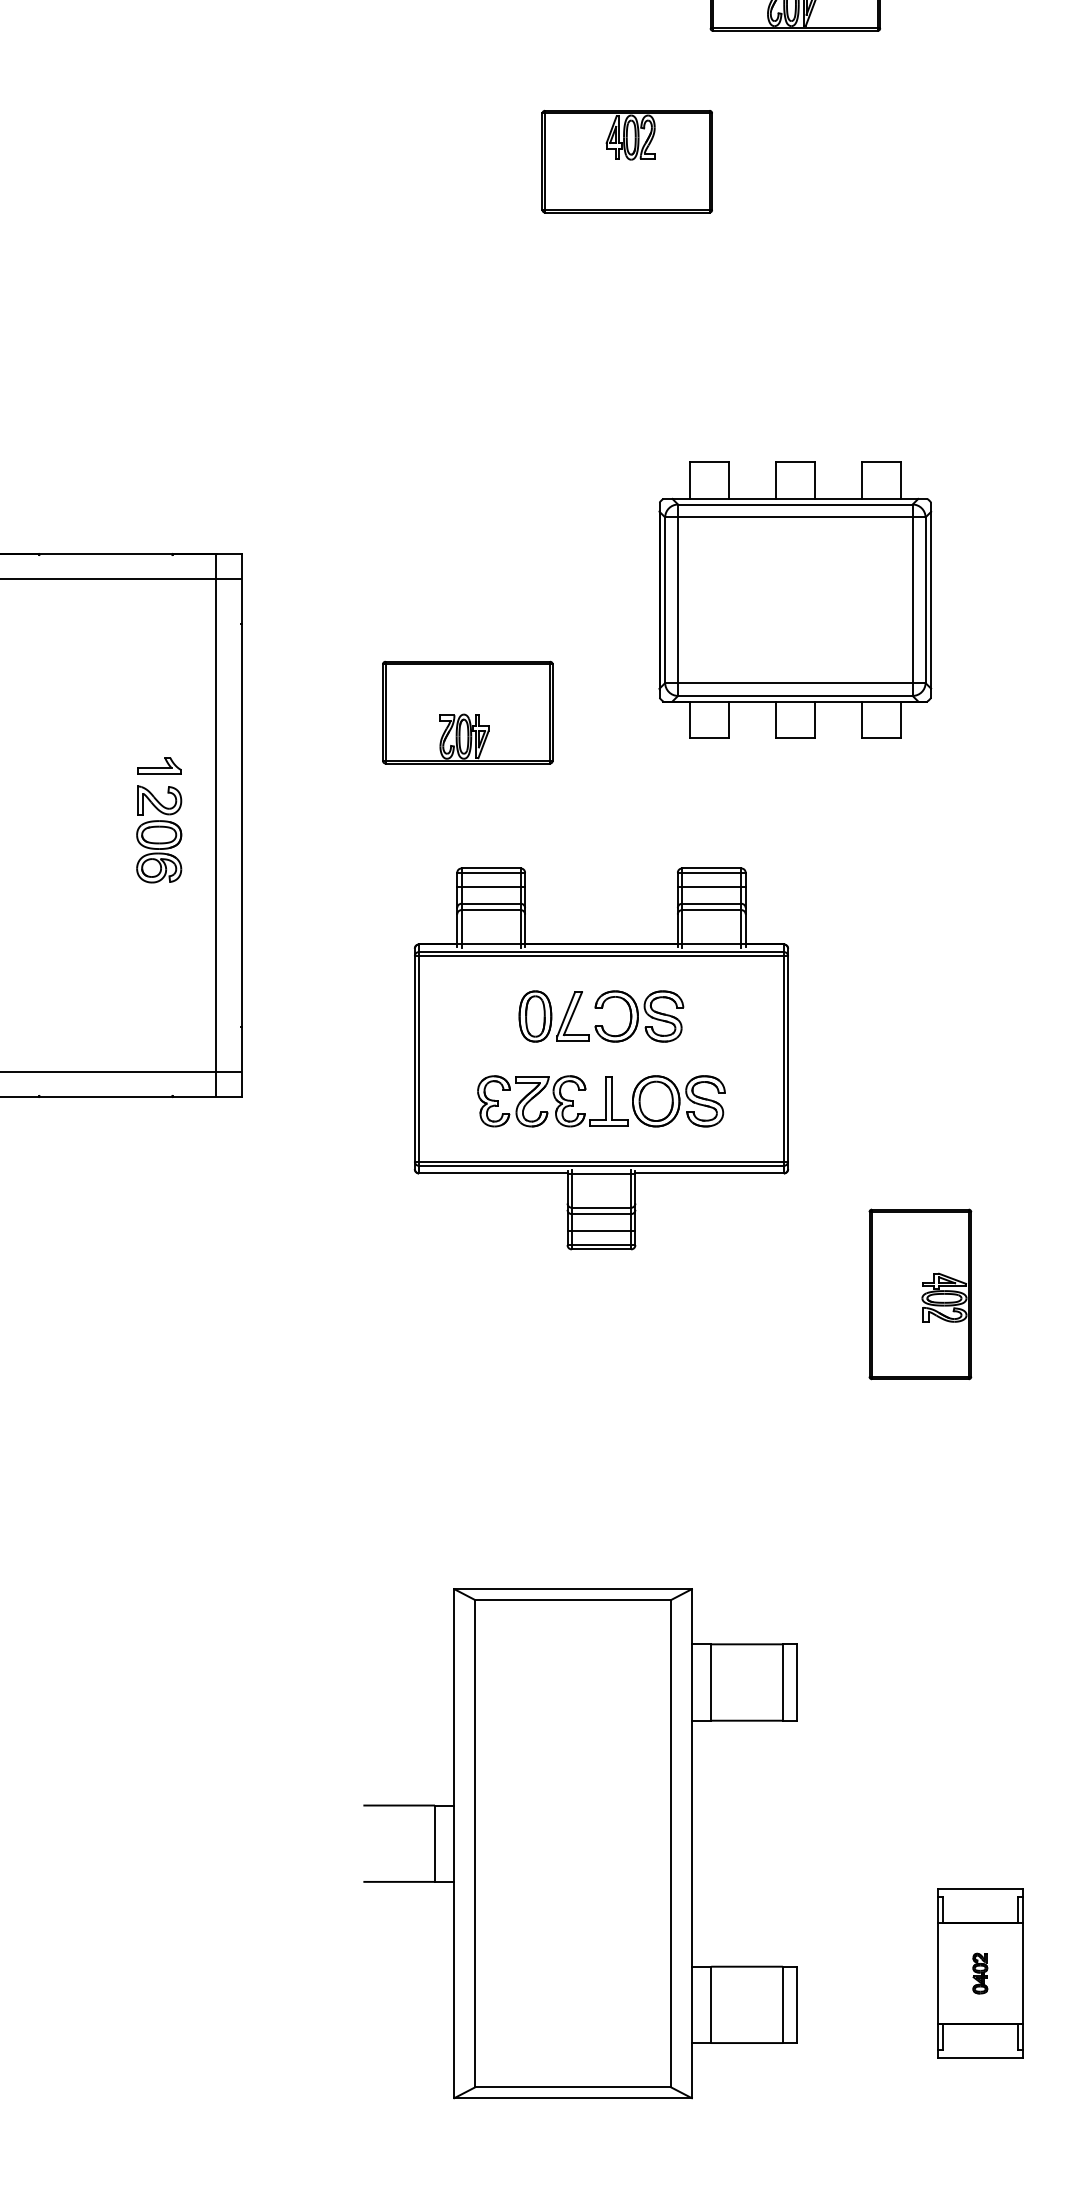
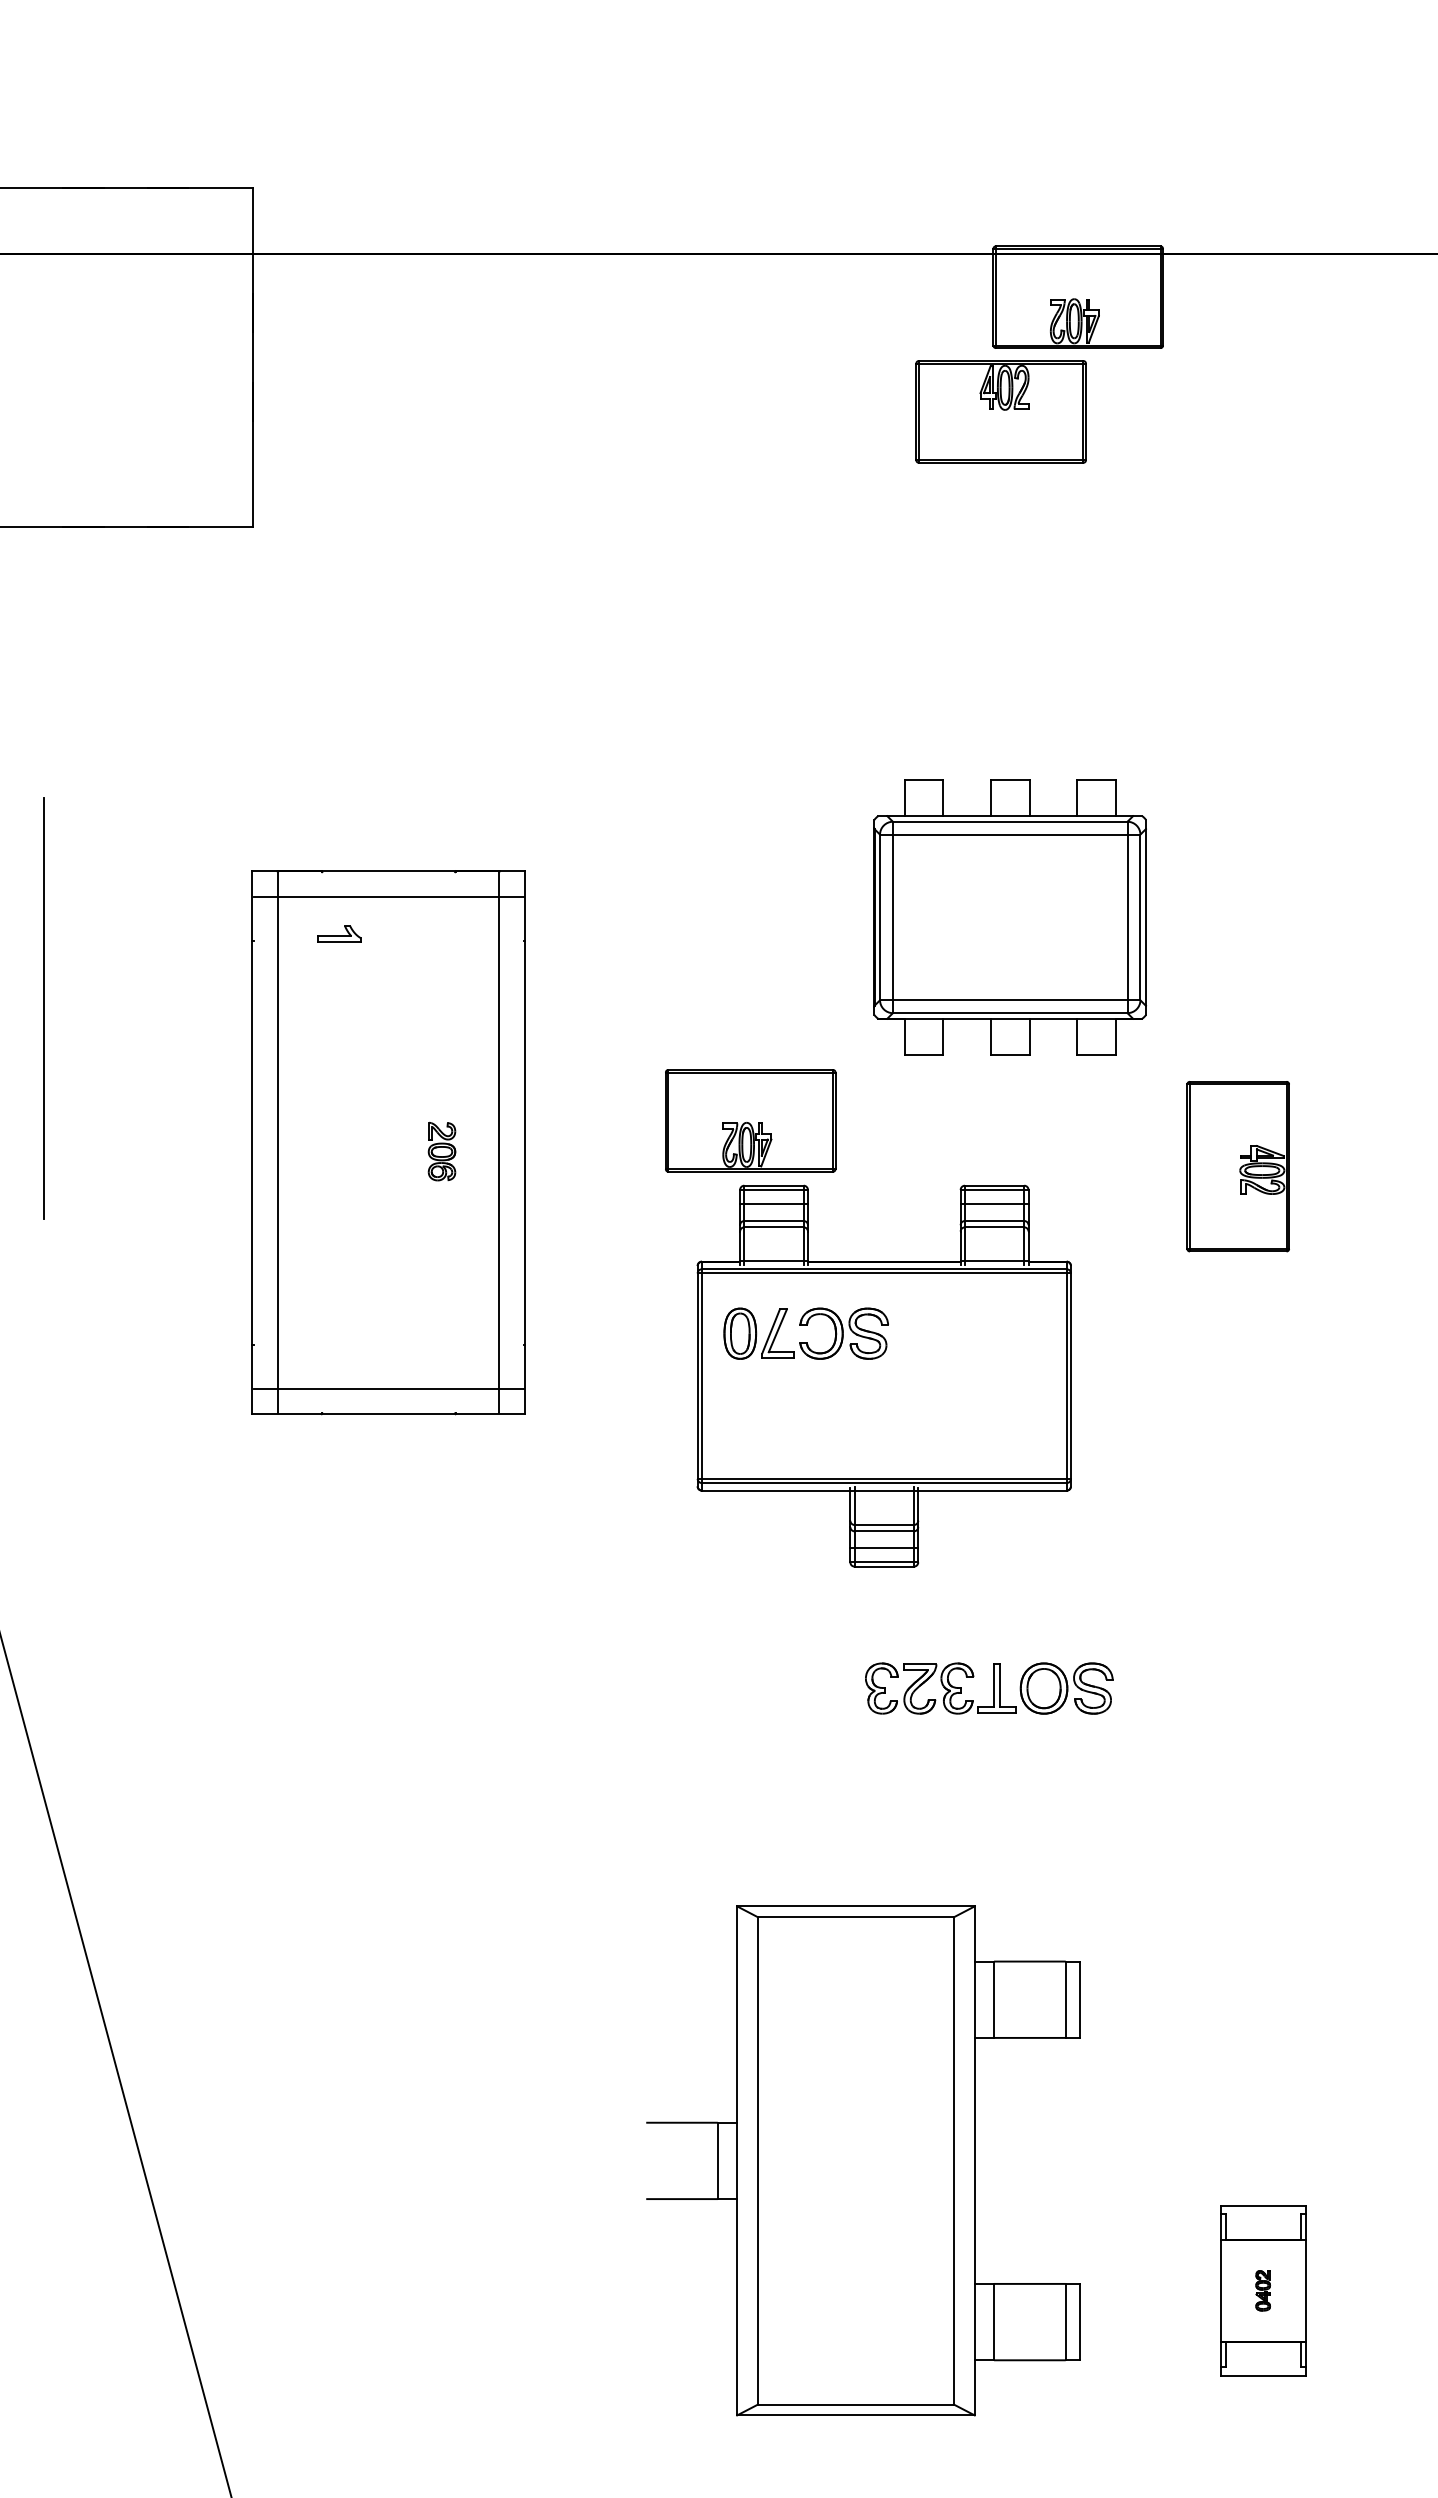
part: (626, 161) -> (1000, 411), moved
part: (794, 600) -> (1009, 917), moved
part: (467, 712) -> (750, 1120), moved
part: (159, 765) -> (339, 933), moved
part: (158, 834) -> (441, 1151), size x0.6
part: (600, 1008) -> (805, 1325), moved
part: (601, 1101) -> (989, 1688), moved
part: (919, 1294) -> (1237, 1166), moved

